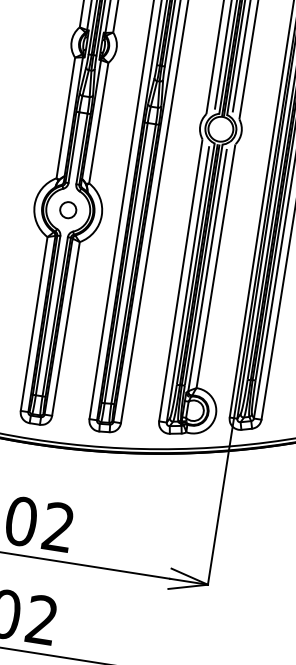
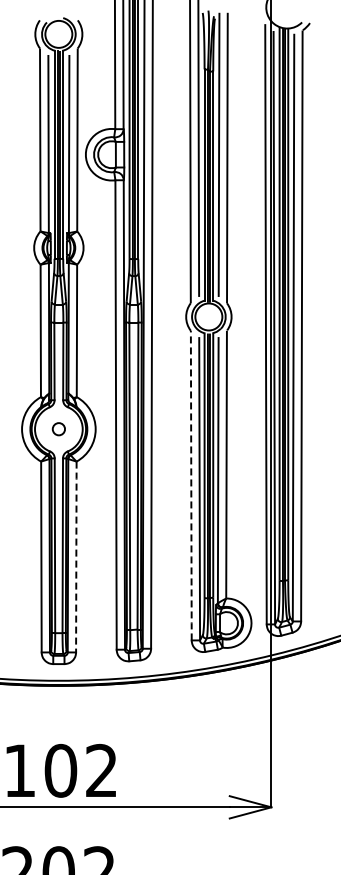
circle: (68, 209) -> (58, 428), size x0.7
line: (180, 281) -> (191, 486), solid -> dashed
line: (66, 327) -> (76, 555), solid -> dashed

